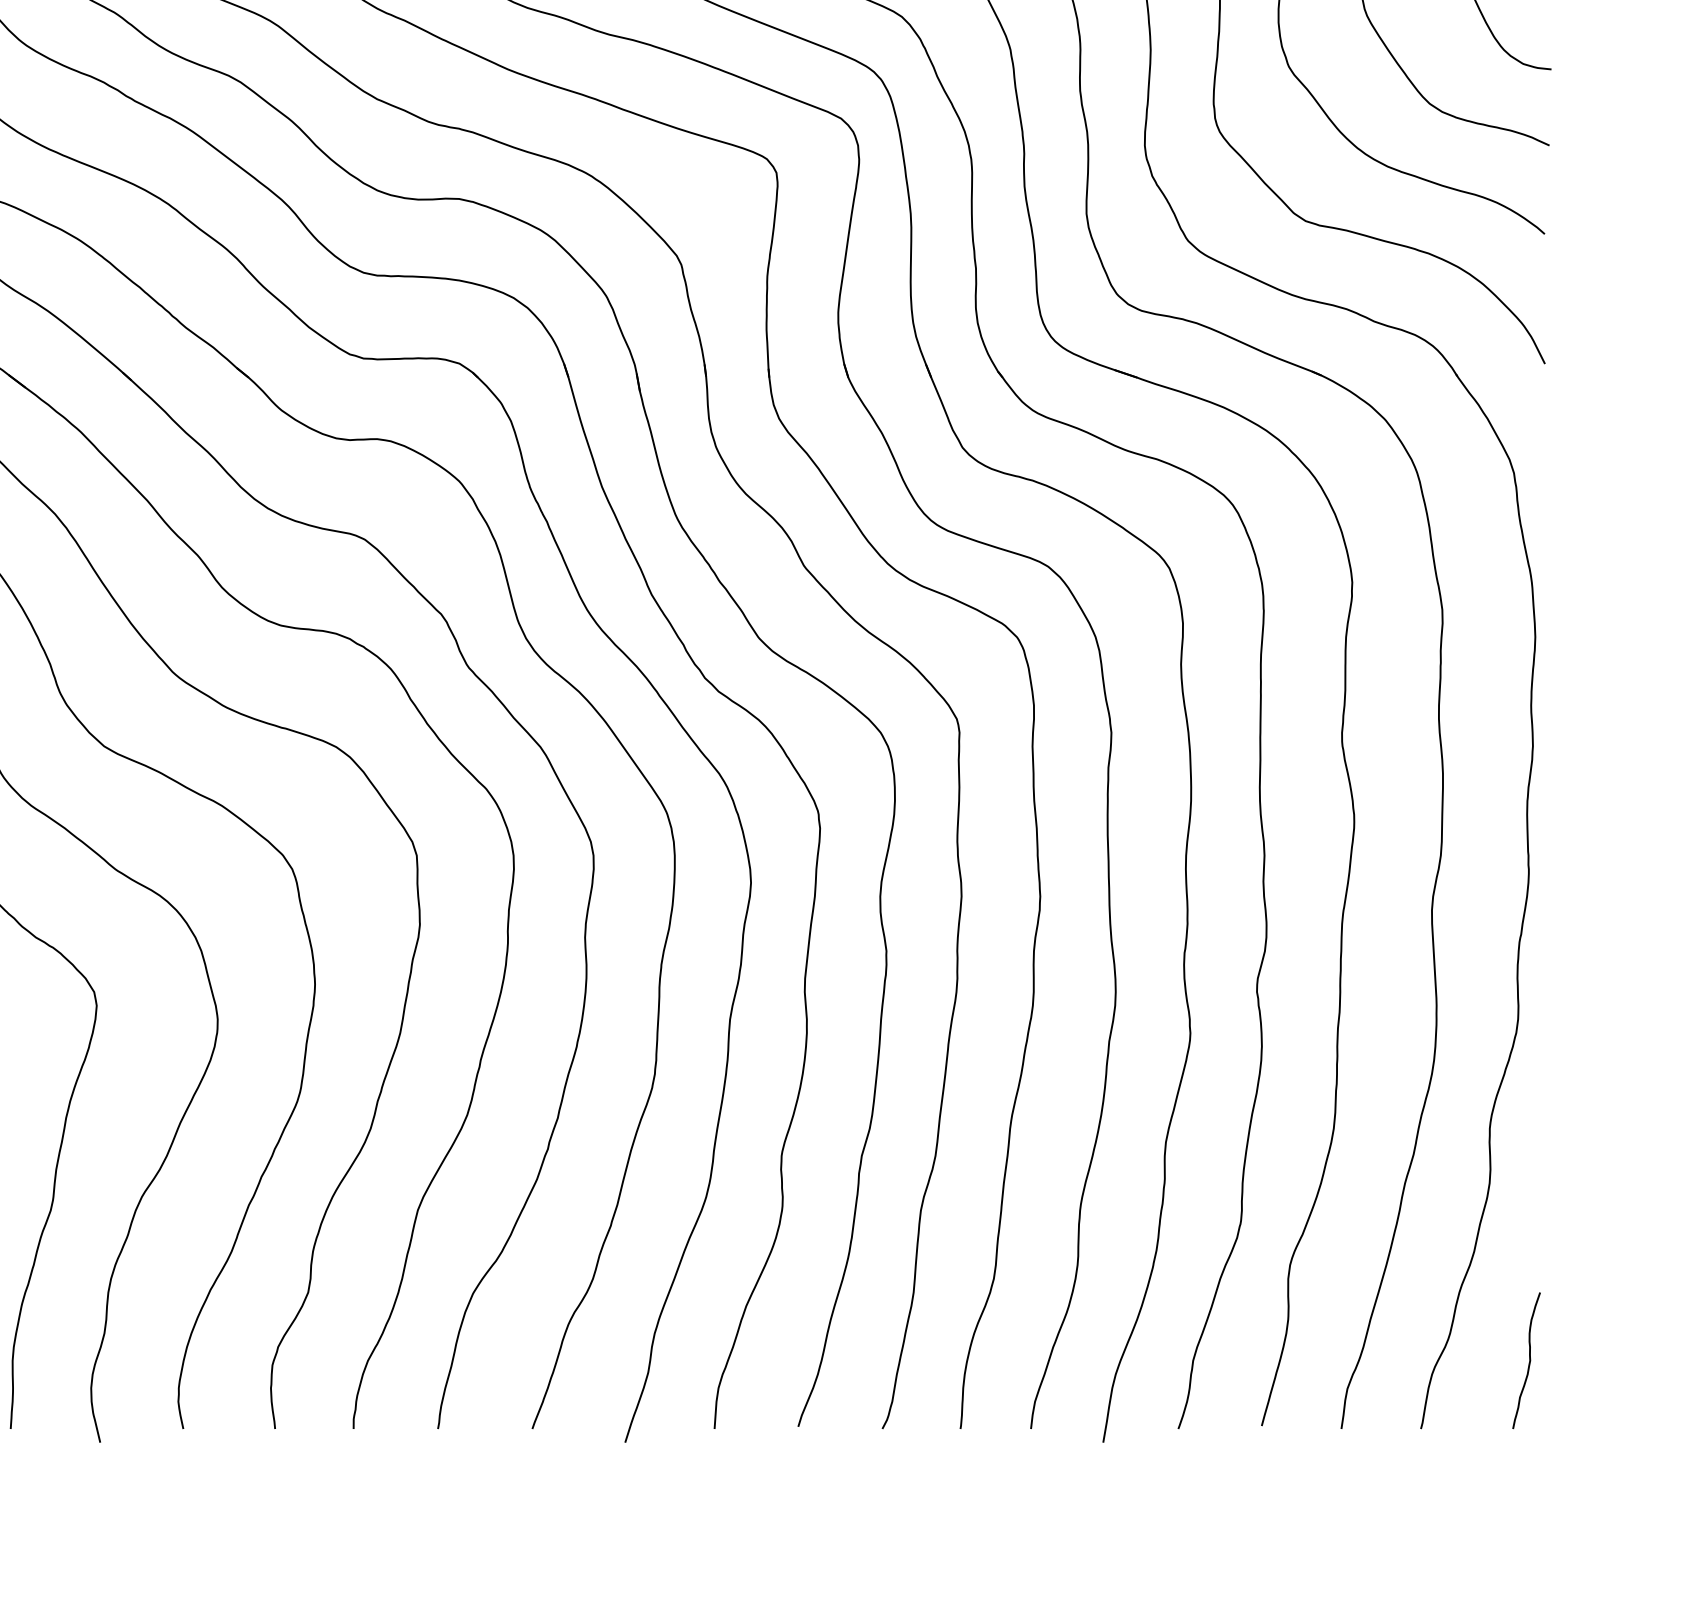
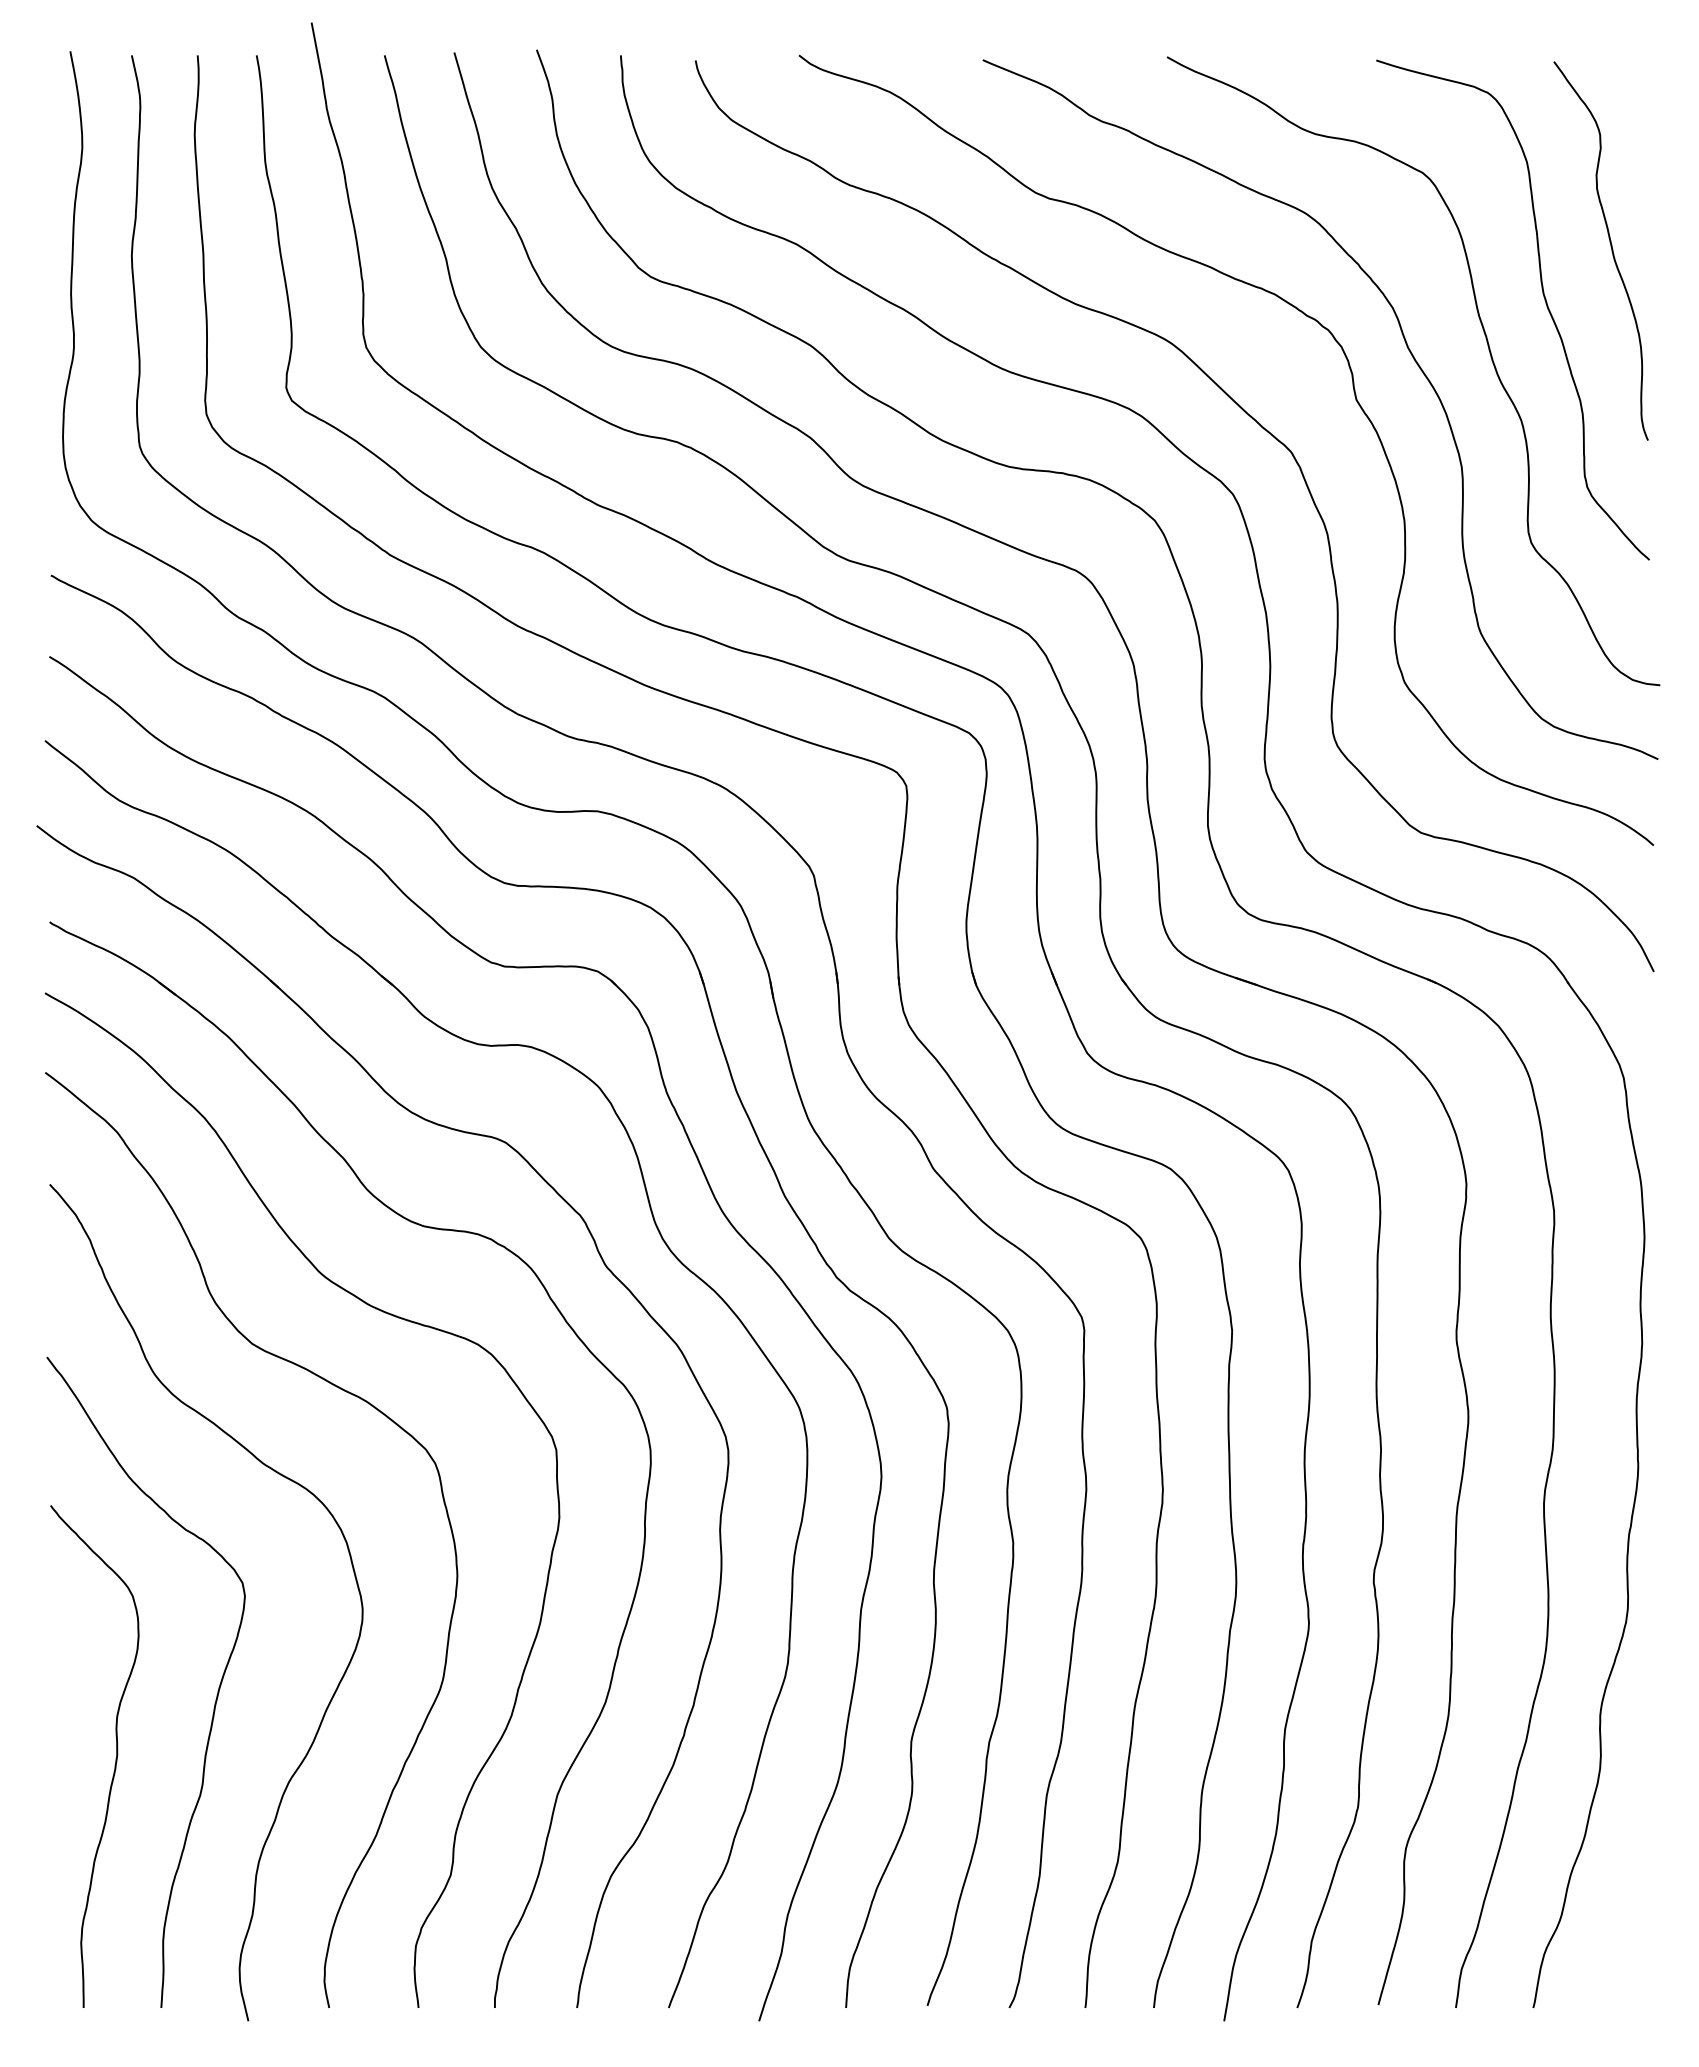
curve: (1529, 1360) -> (1638, 1941), removed

